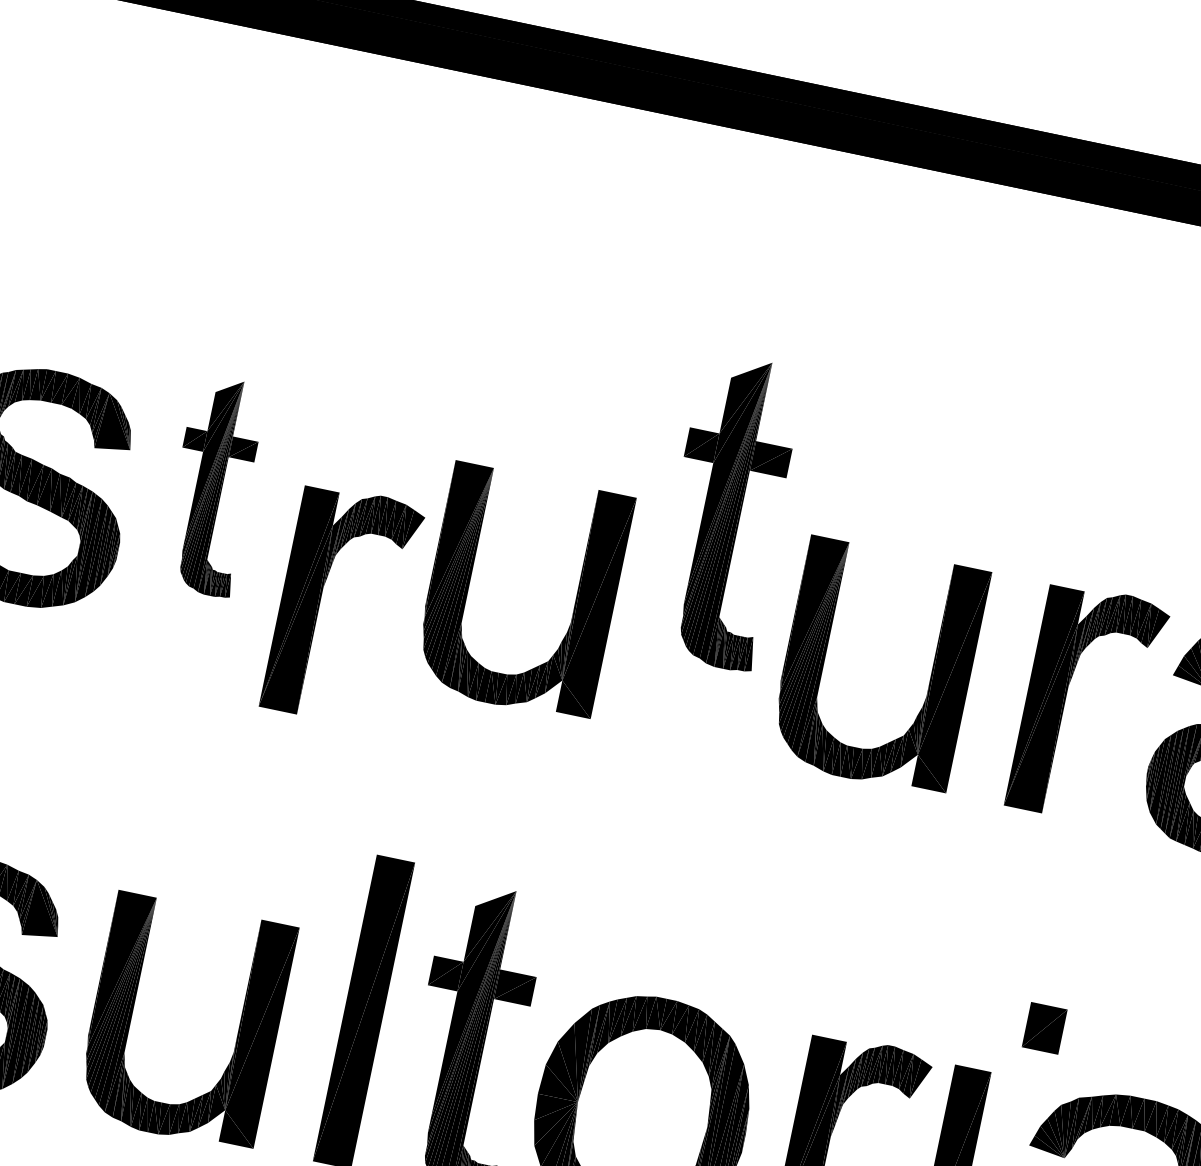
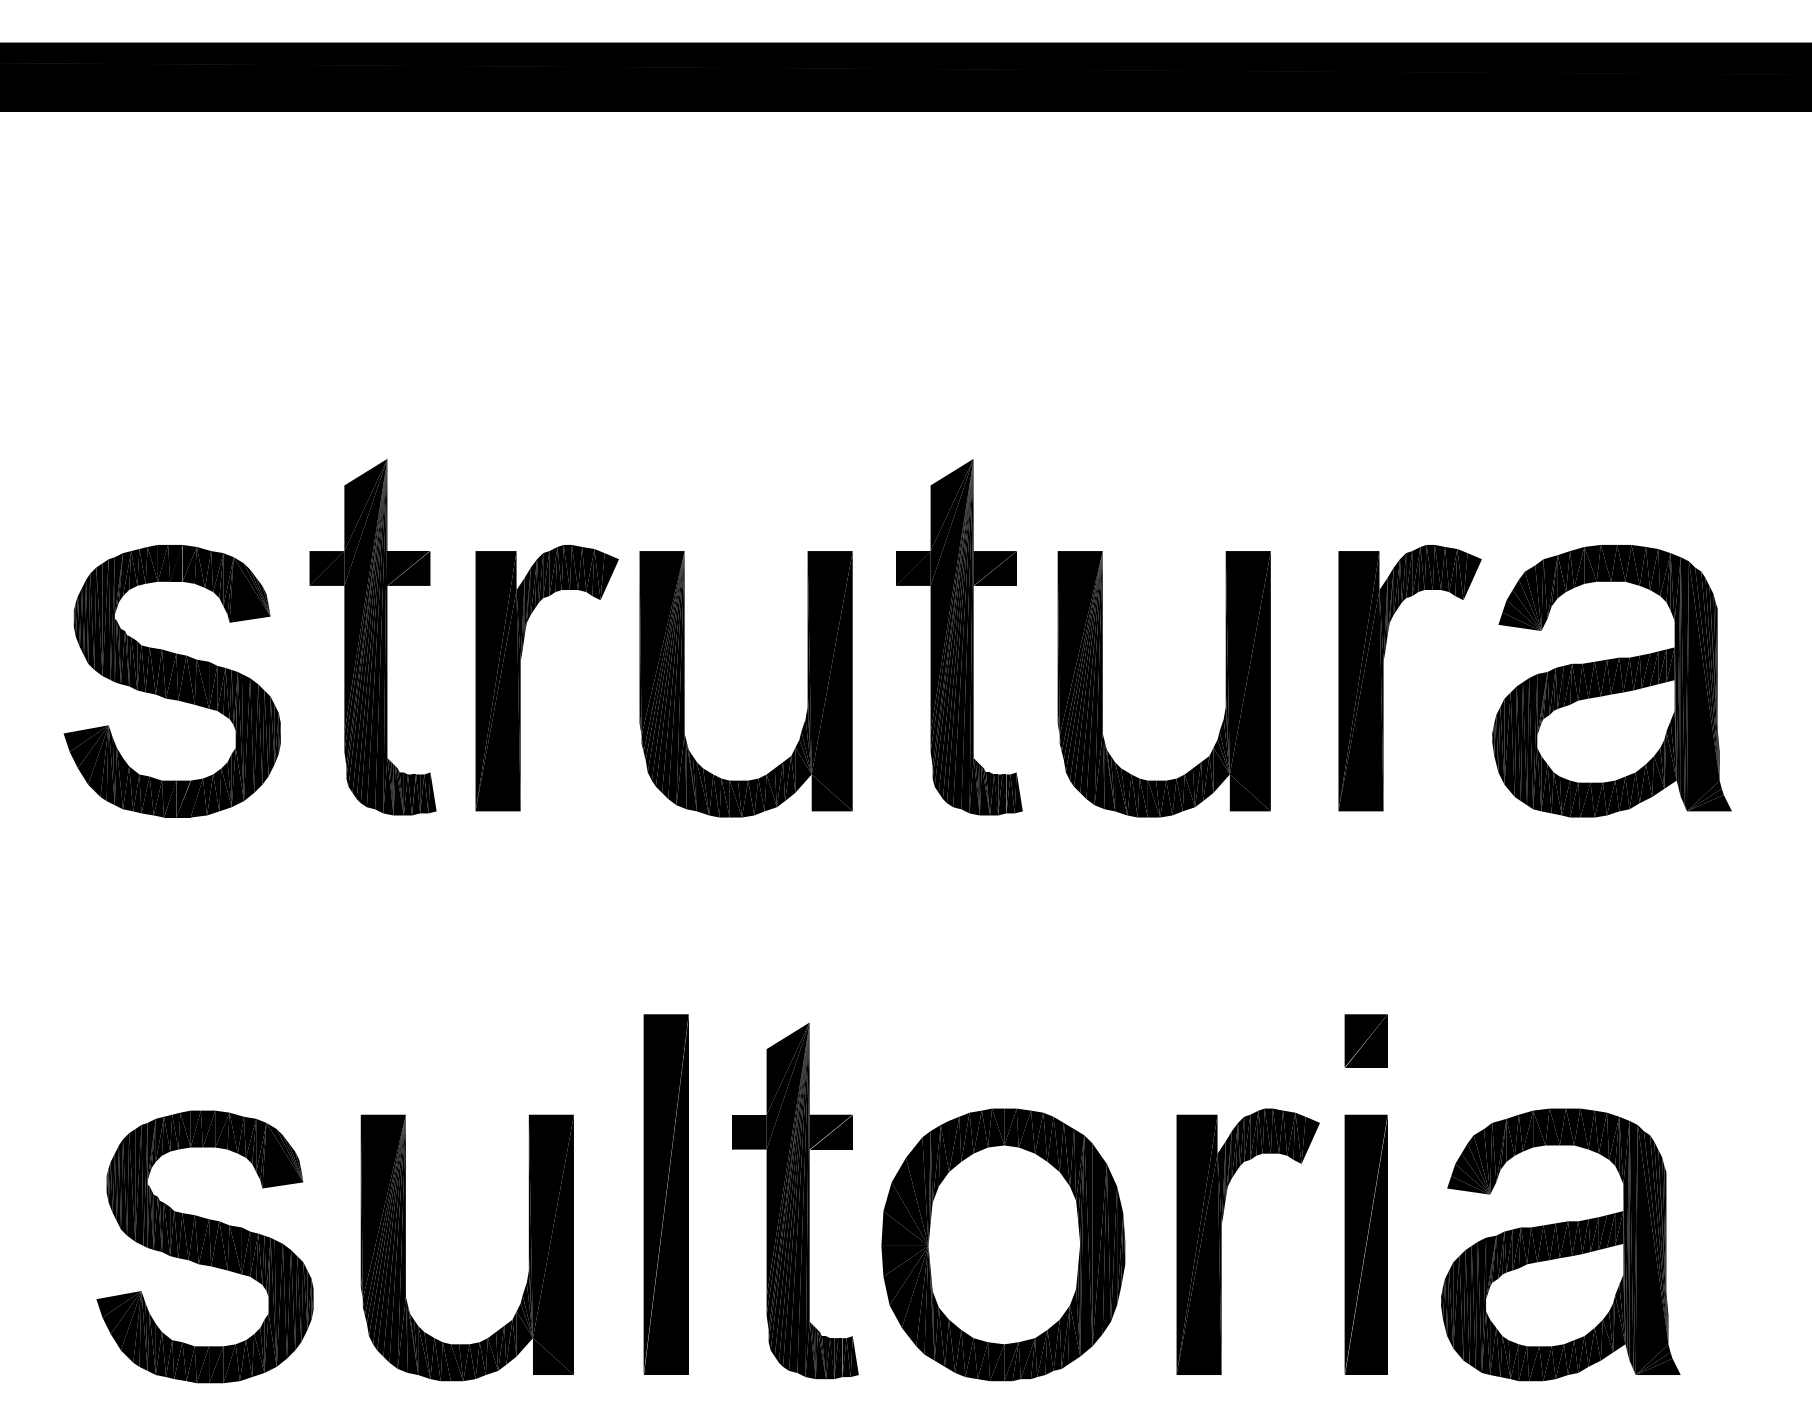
part: (213, 486) -> (372, 637), size x1.43
part: (728, 512) -> (959, 637), moved
part: (320, 601) -> (520, 678), moved
part: (1044, 1027) -> (1365, 1040), moved

